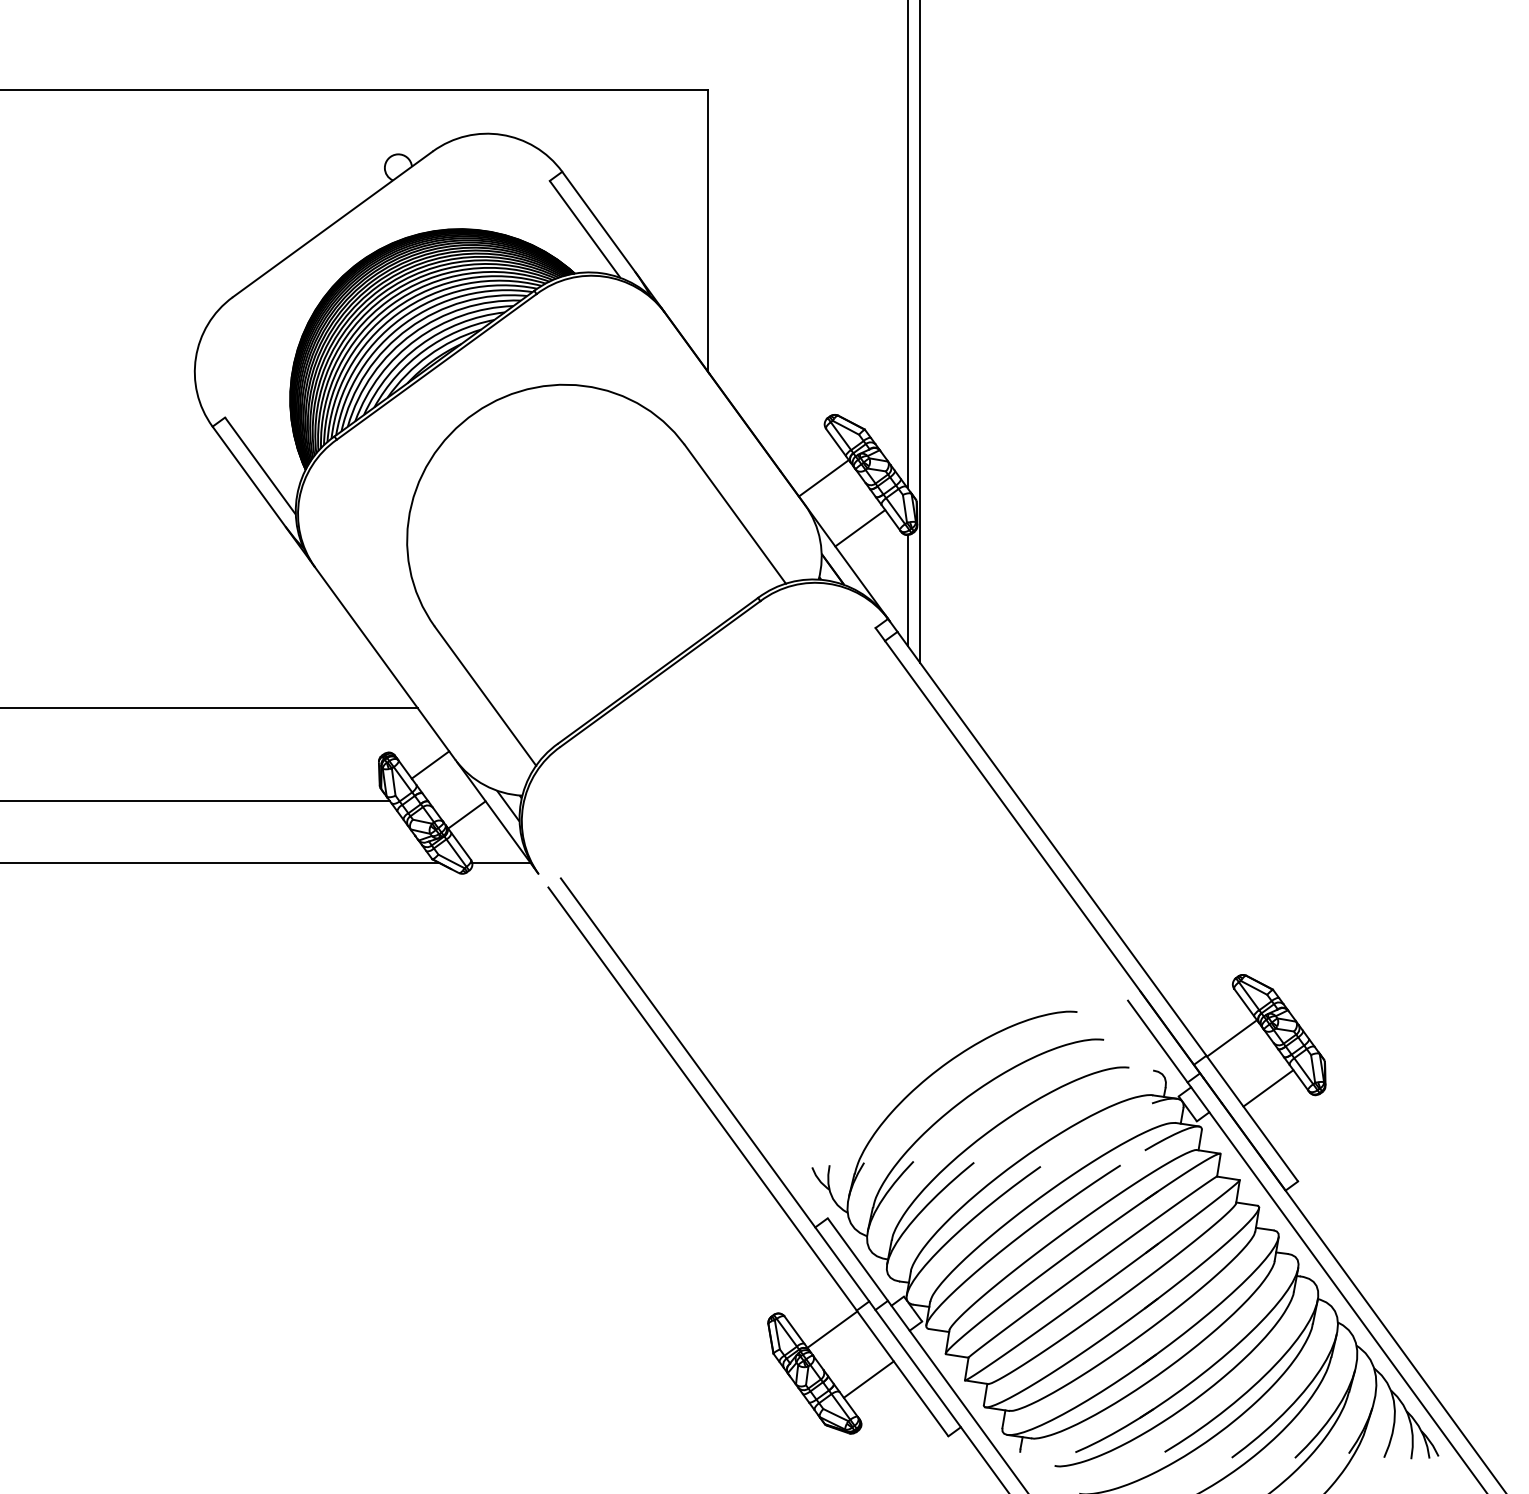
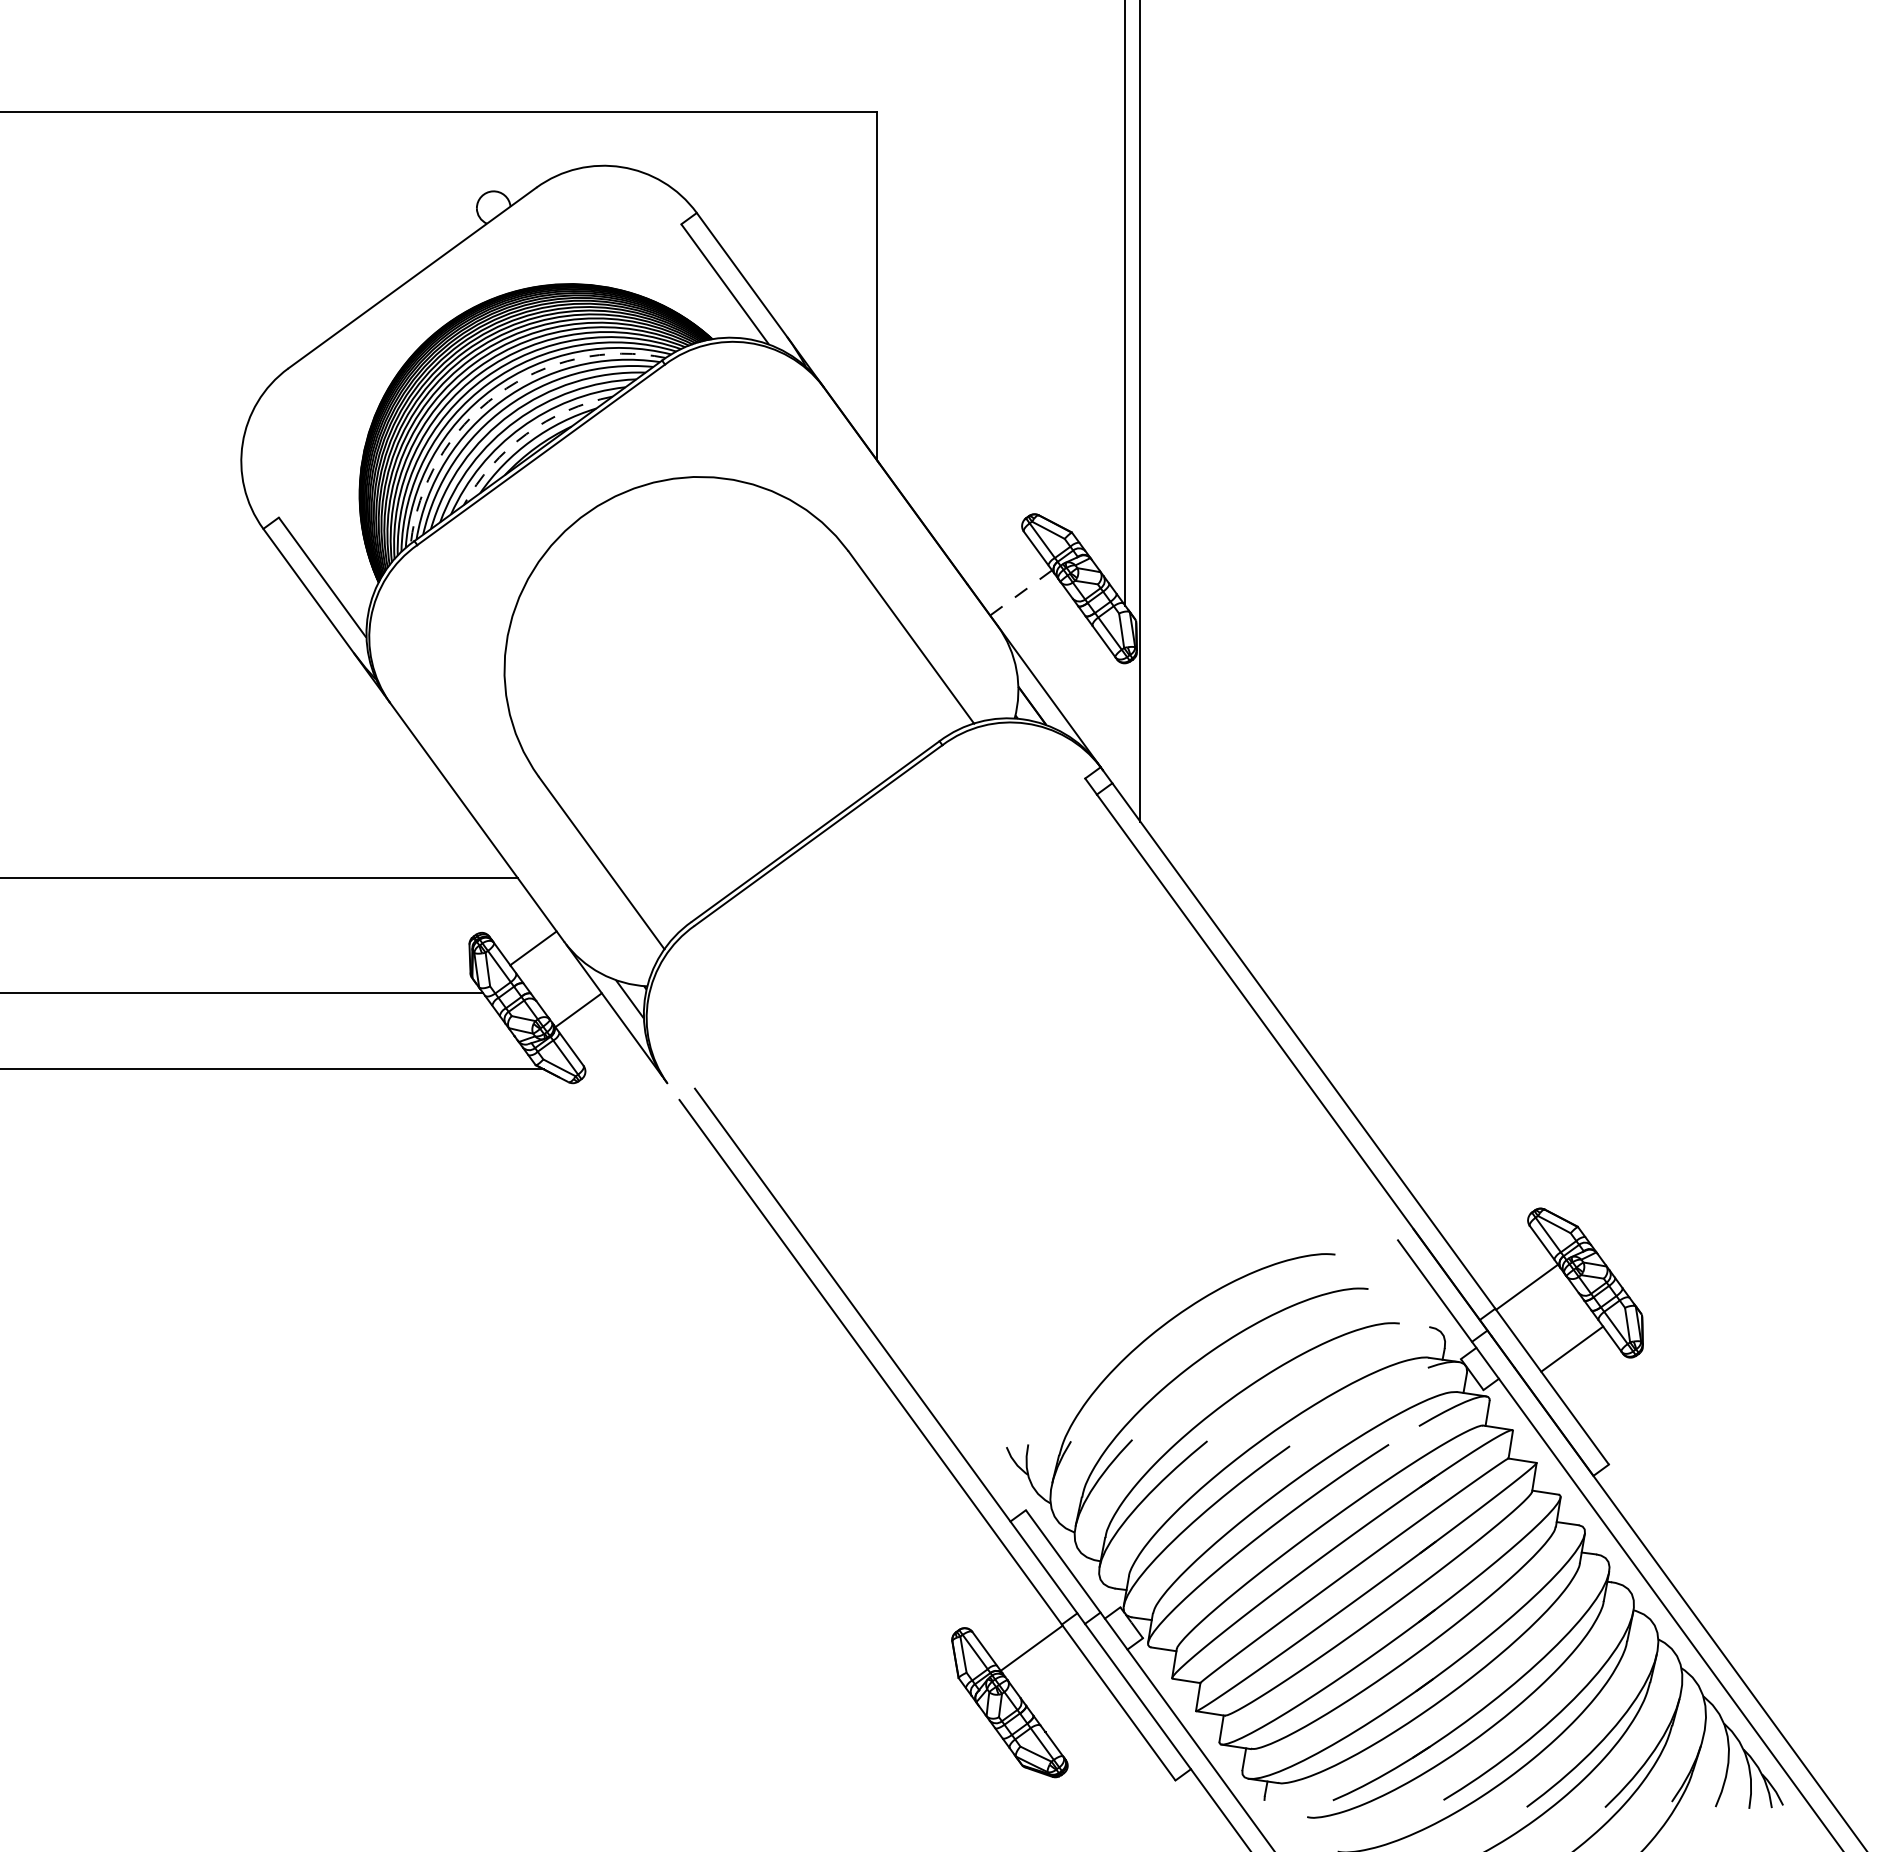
arc: (401, 318) -> (497, 394), solid -> dashed
arc: (424, 350) -> (526, 434), solid -> dashed
line: (823, 478) -> (1020, 593), solid -> dashed
line: (860, 527) -> (1066, 654), removed
line: (908, 590) -> (1125, 731), removed
line: (501, 862) -> (621, 1069), removed
line: (868, 1379) -> (1076, 1709), removed

